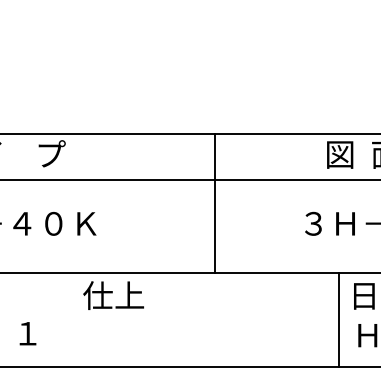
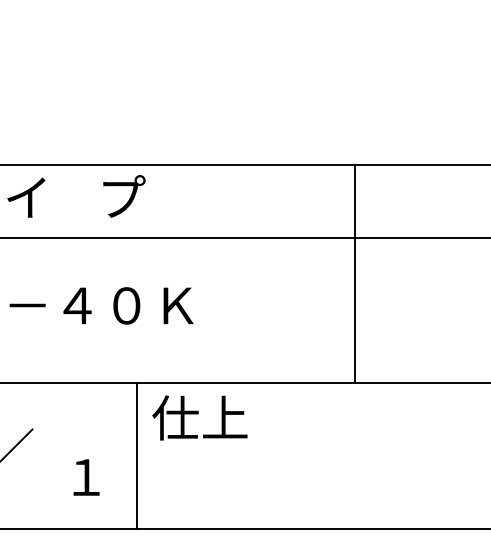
line: (214, 203) -> (354, 274), moved
text: (113, 295) -> (199, 417), moved
line: (60, 319) -> (137, 455), added

